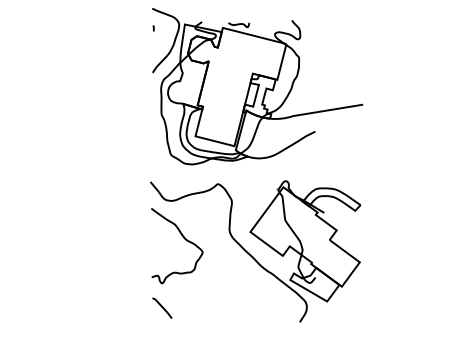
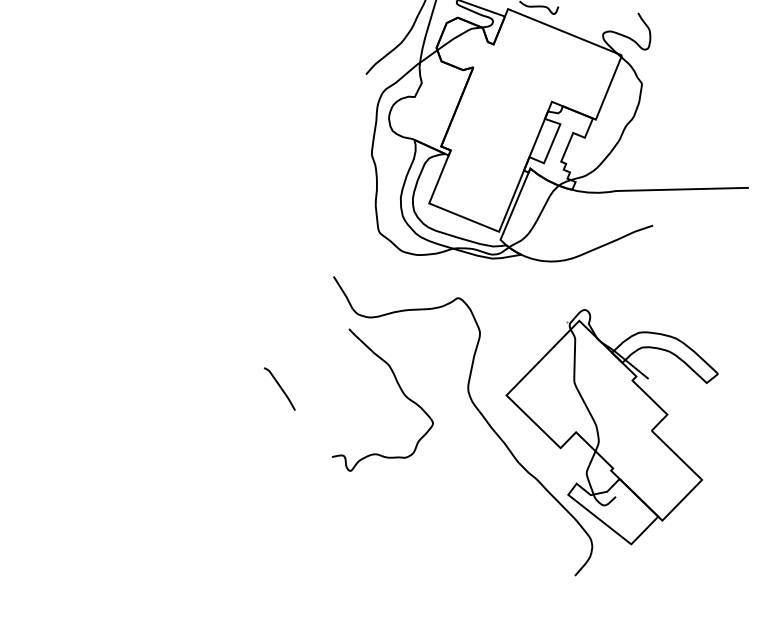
curve: (184, 239) -> (402, 395), moved
curve: (162, 307) -> (280, 387), moved

